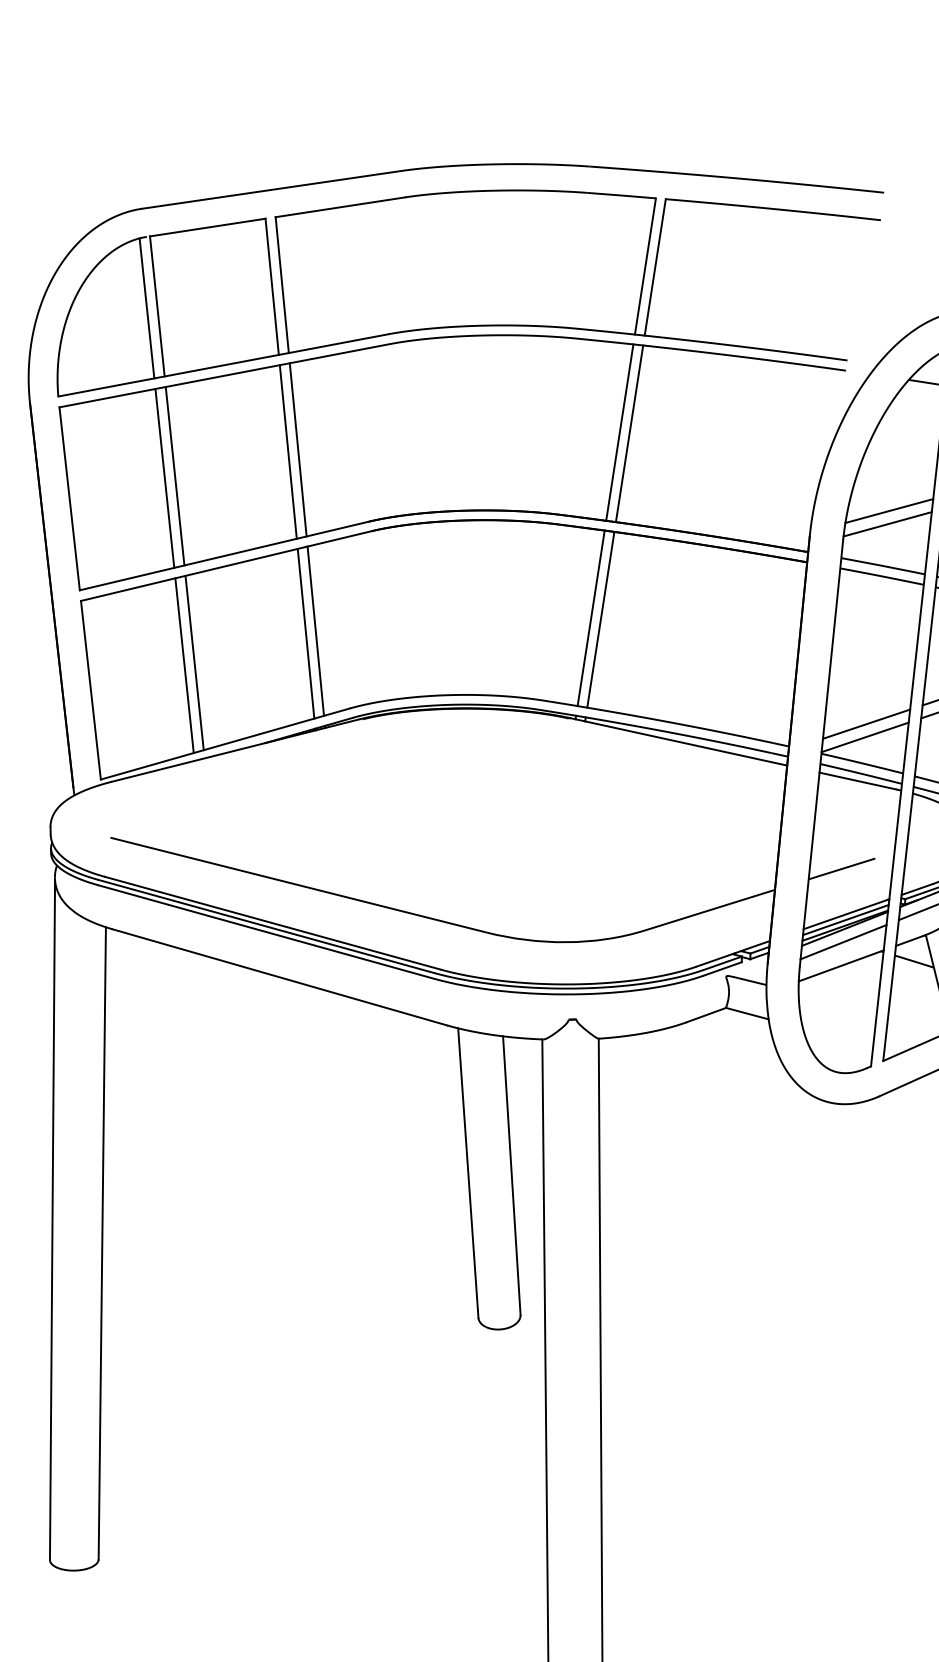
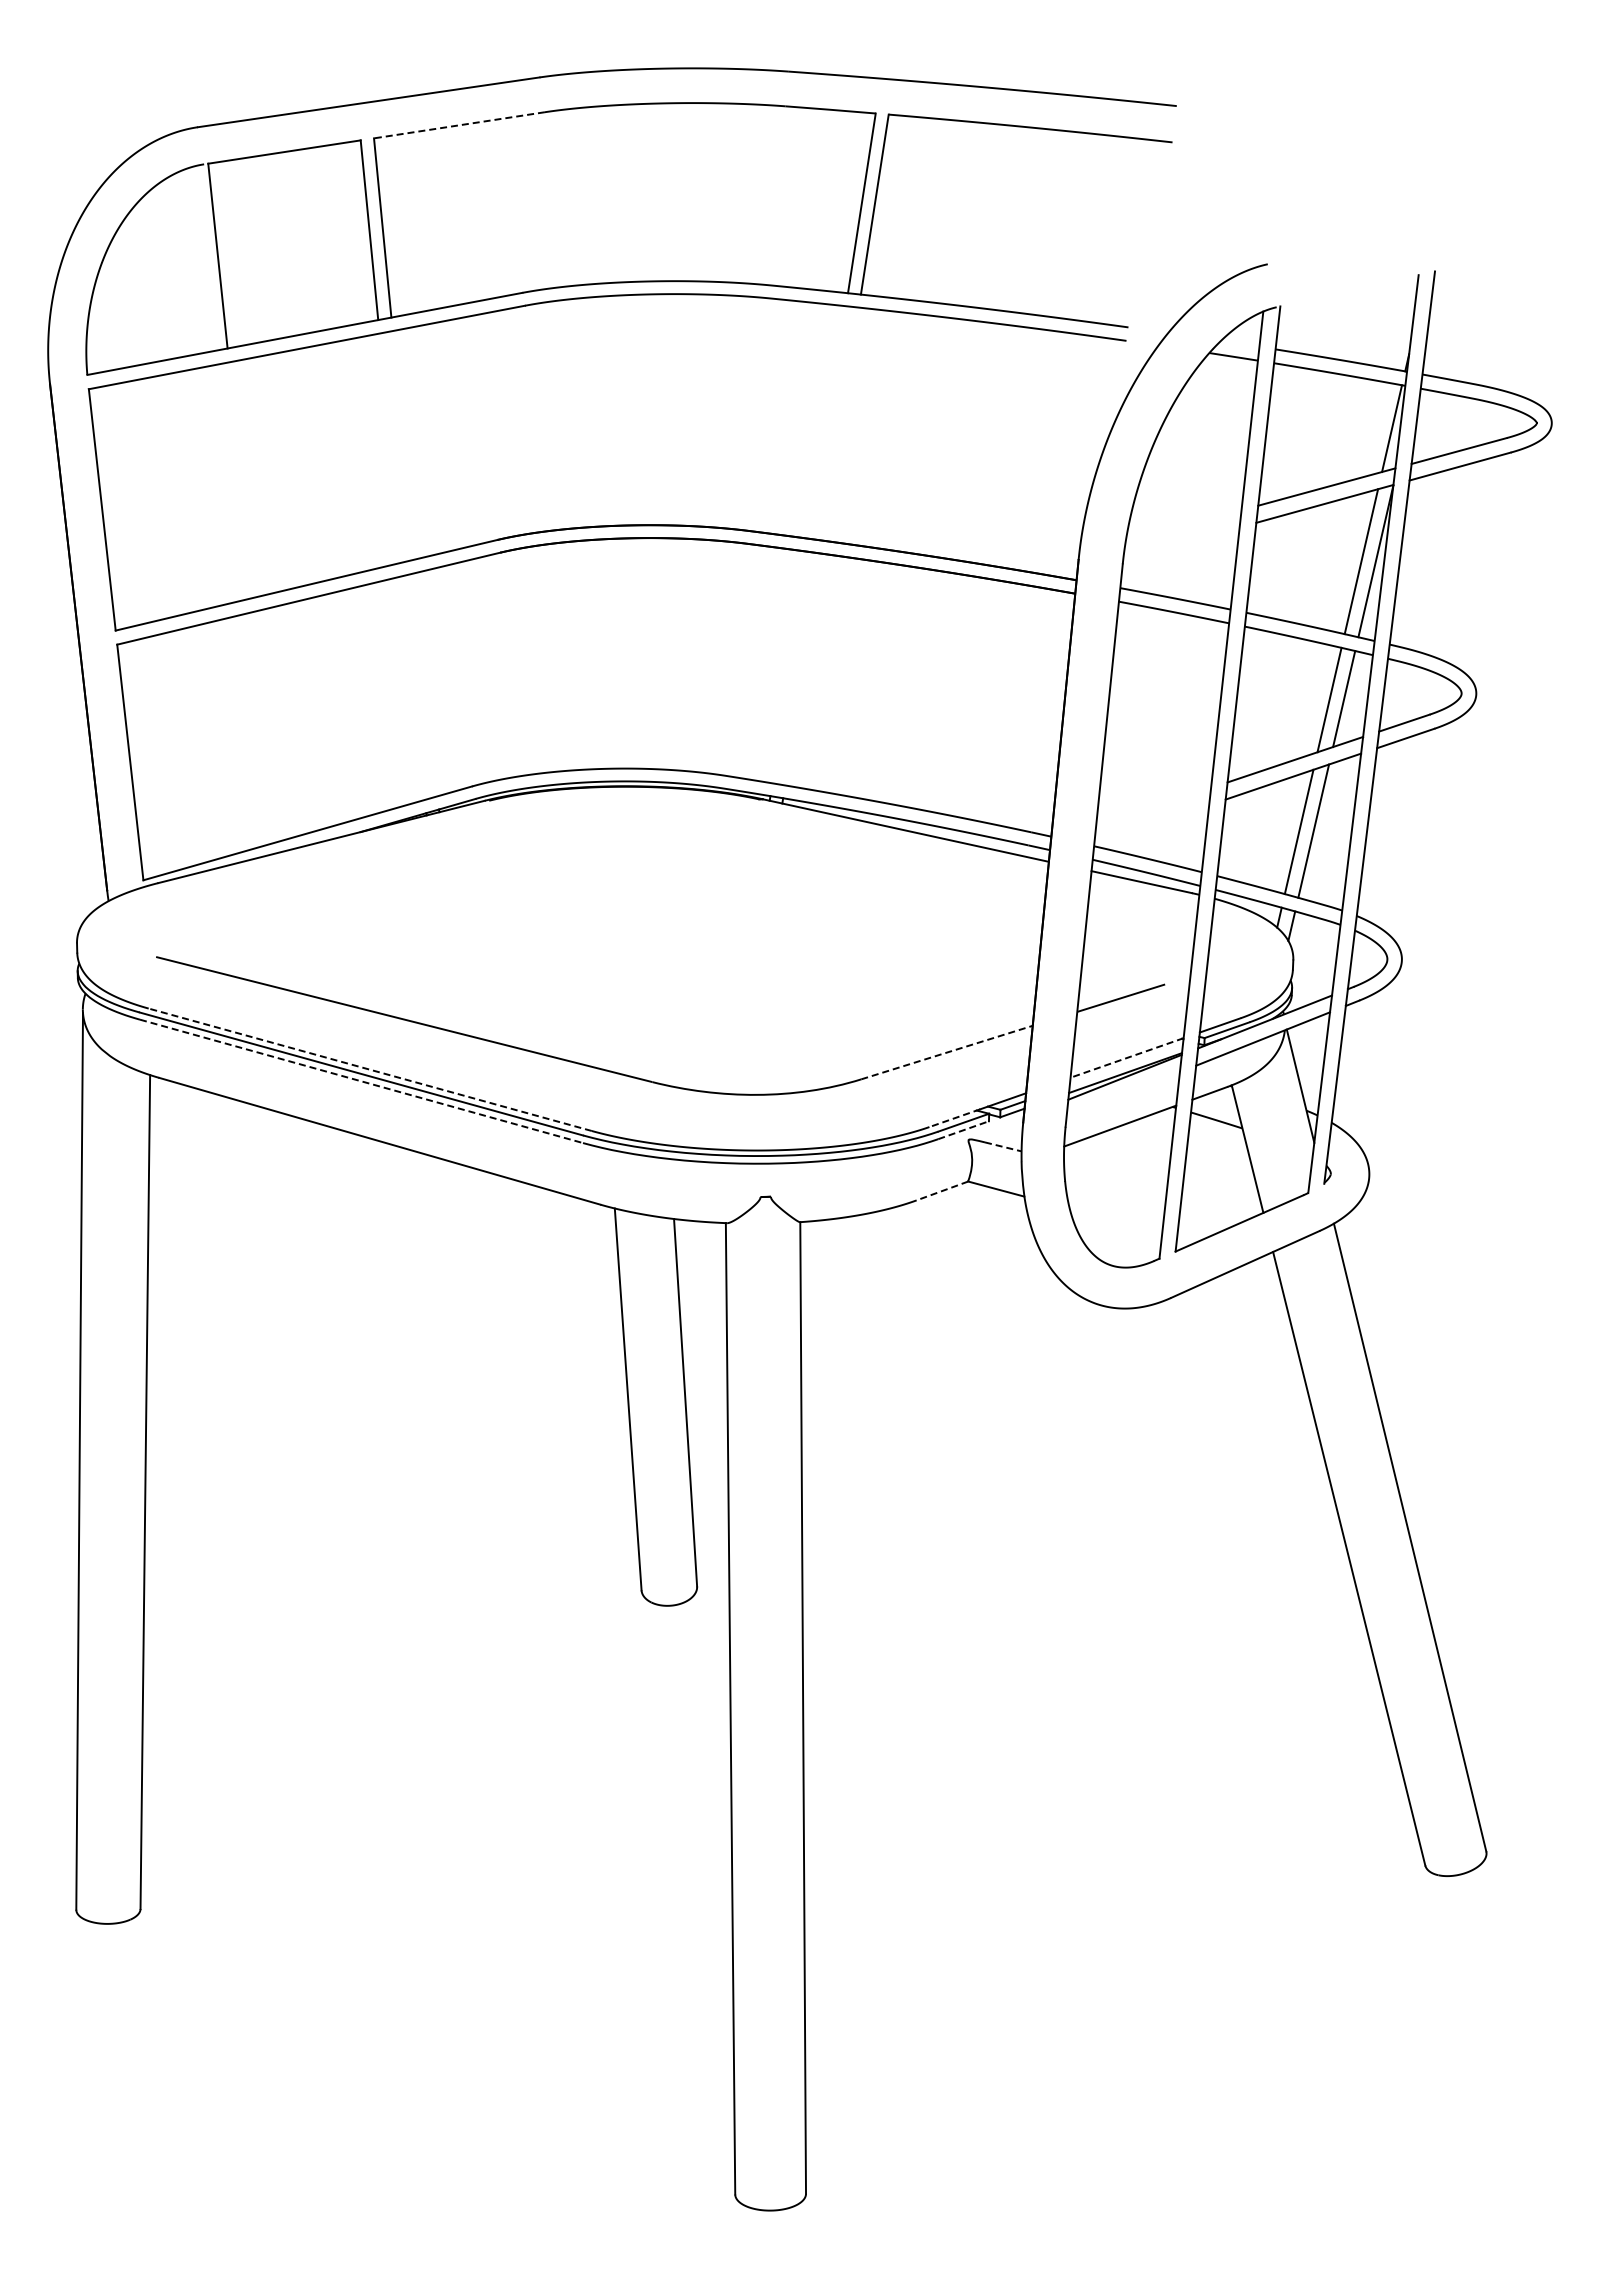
line: (339, 207) -> (458, 125), solid -> dashed
line: (146, 308) -> (203, 258), removed
line: (620, 432) -> (828, 422), removed
line: (629, 433) -> (840, 423), removed
line: (297, 450) -> (403, 445), removed
line: (288, 451) -> (390, 447), removed
line: (175, 475) -> (241, 479), removed
line: (164, 478) -> (227, 483), removed
line: (889, 510) -> (1183, 525), removed
line: (887, 524) -> (1181, 543), removed
line: (591, 618) -> (790, 667), removed
line: (600, 619) -> (802, 669), removed
line: (315, 631) -> (426, 684), removed
line: (306, 633) -> (414, 687), removed
line: (194, 663) -> (267, 726), removed
line: (184, 665) -> (253, 729), removed
line: (866, 723) -> (1153, 806), removed
line: (864, 737) -> (1151, 824), removed
line: (710, 910) -> (947, 1052), solid -> dashed
line: (846, 913) -> (1127, 1057), solid -> dashed
line: (845, 919) -> (1125, 1065), removed
line: (272, 922) -> (370, 1069), solid -> dashed
line: (266, 932) -> (361, 1081), solid -> dashed
line: (842, 941) -> (1122, 1094), removed
line: (715, 960) -> (954, 1118), solid -> dashed
line: (722, 969) -> (963, 1130), solid -> dashed
line: (752, 981) -> (1003, 1146), solid -> dashed
line: (705, 1015) -> (941, 1191), solid -> dashed

